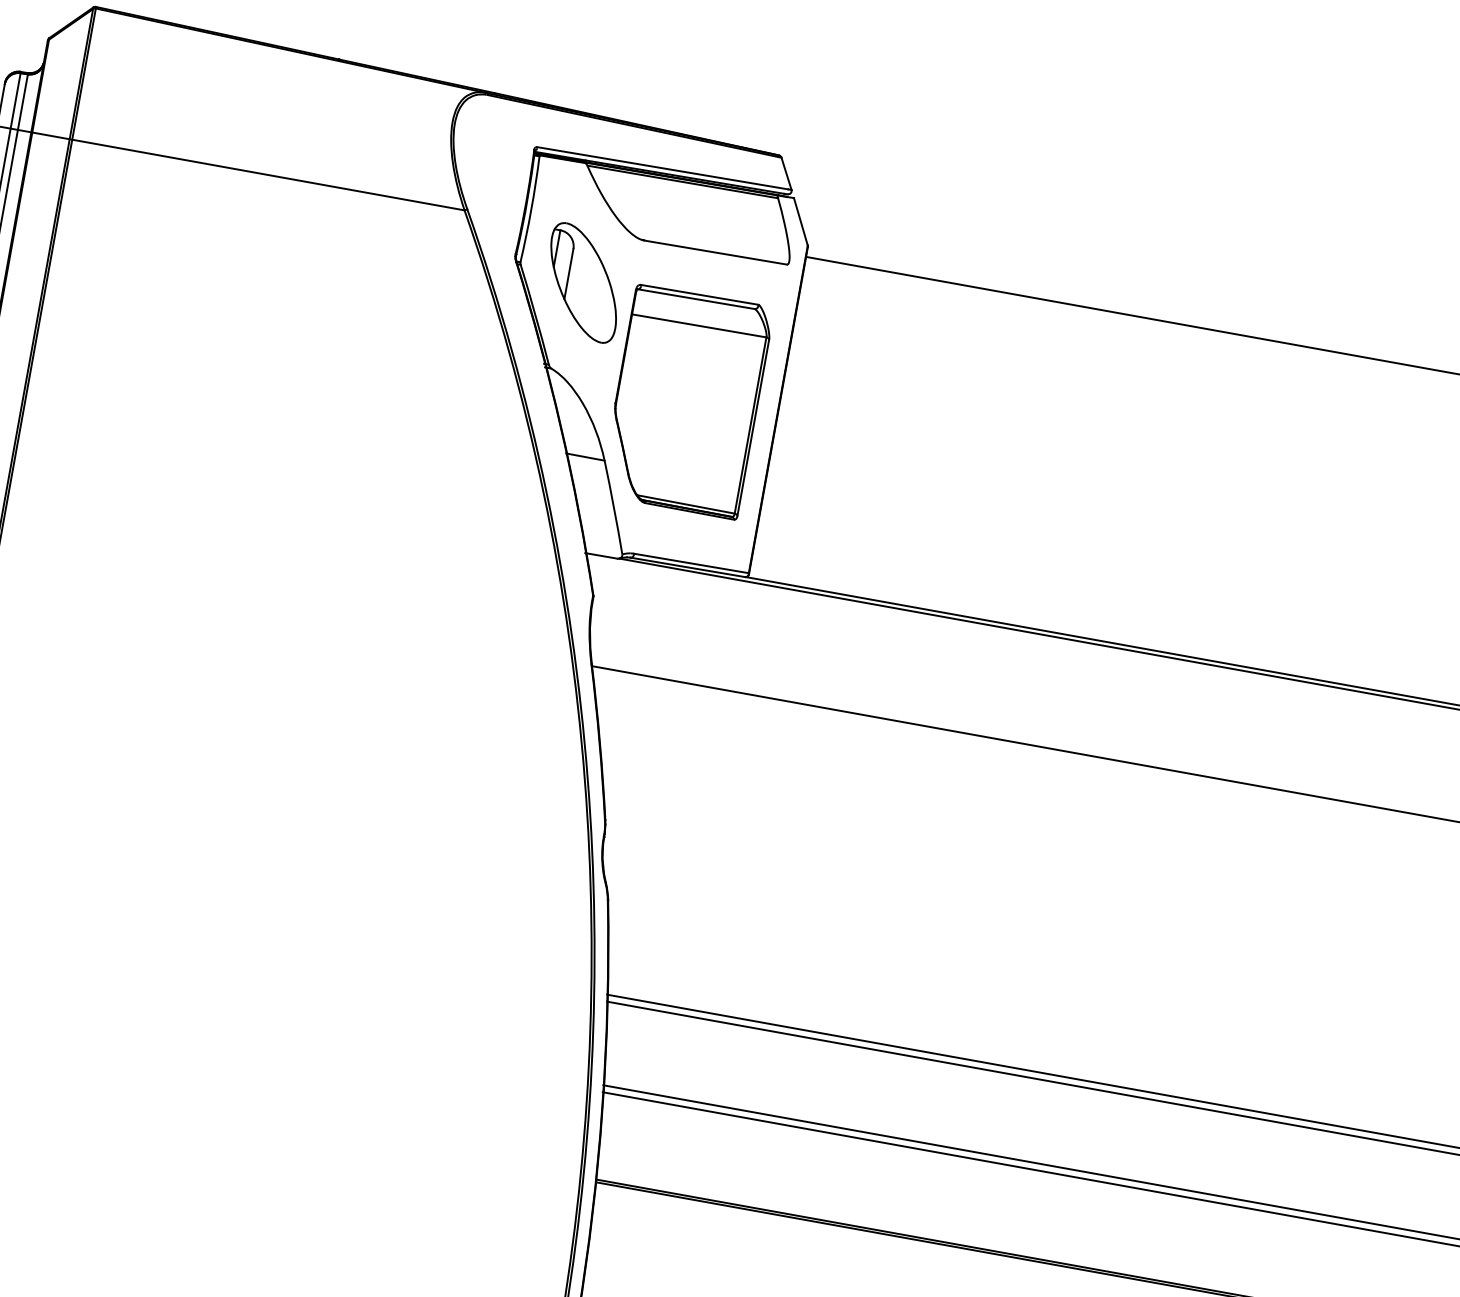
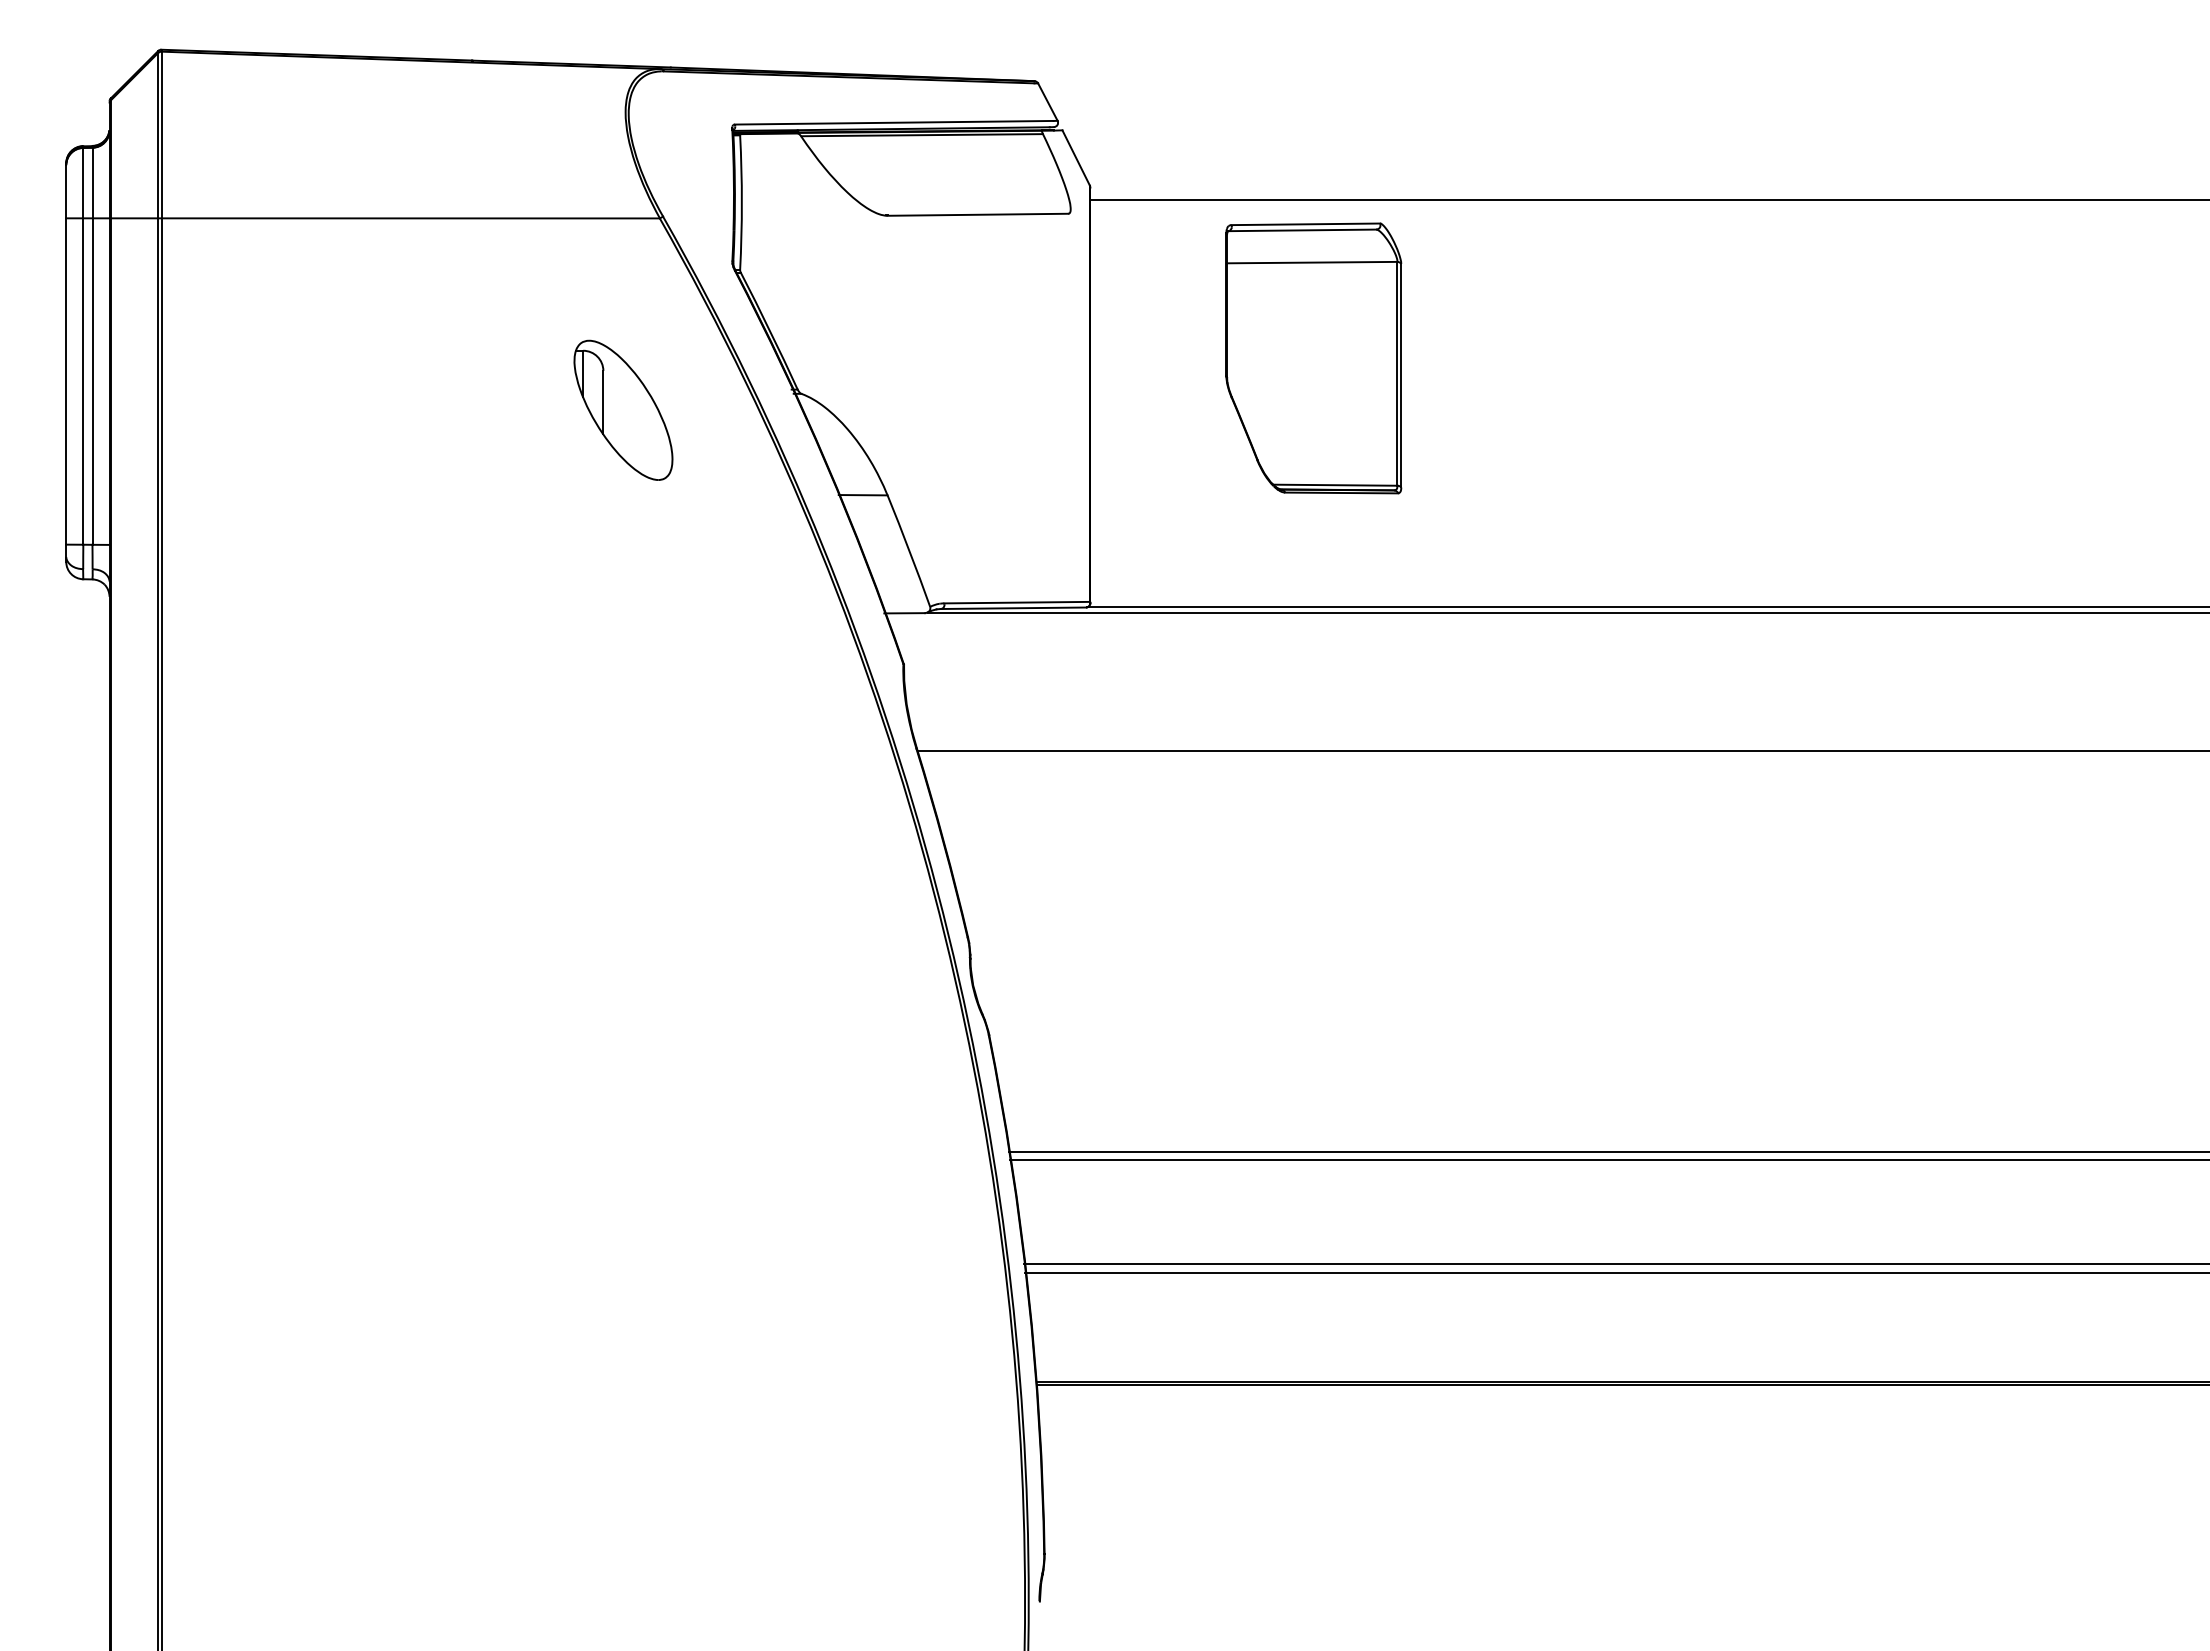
part: (583, 282) -> (623, 409), moved
part: (686, 401) -> (1313, 358), moved

